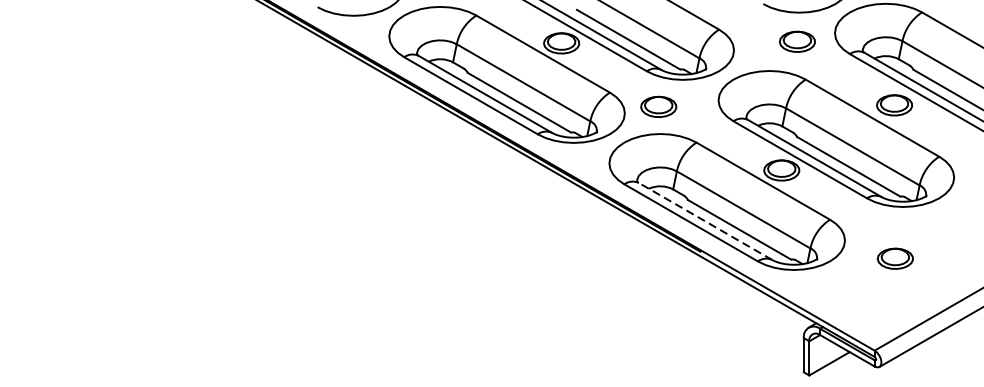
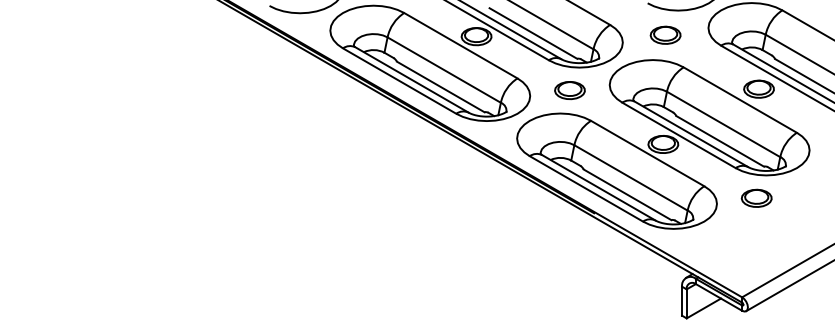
part: (797, 40) -> (665, 34), moved
part: (658, 106) -> (569, 90), moved
line: (705, 221) -> (598, 187), dashed -> solid
part: (895, 257) -> (756, 197), moved

